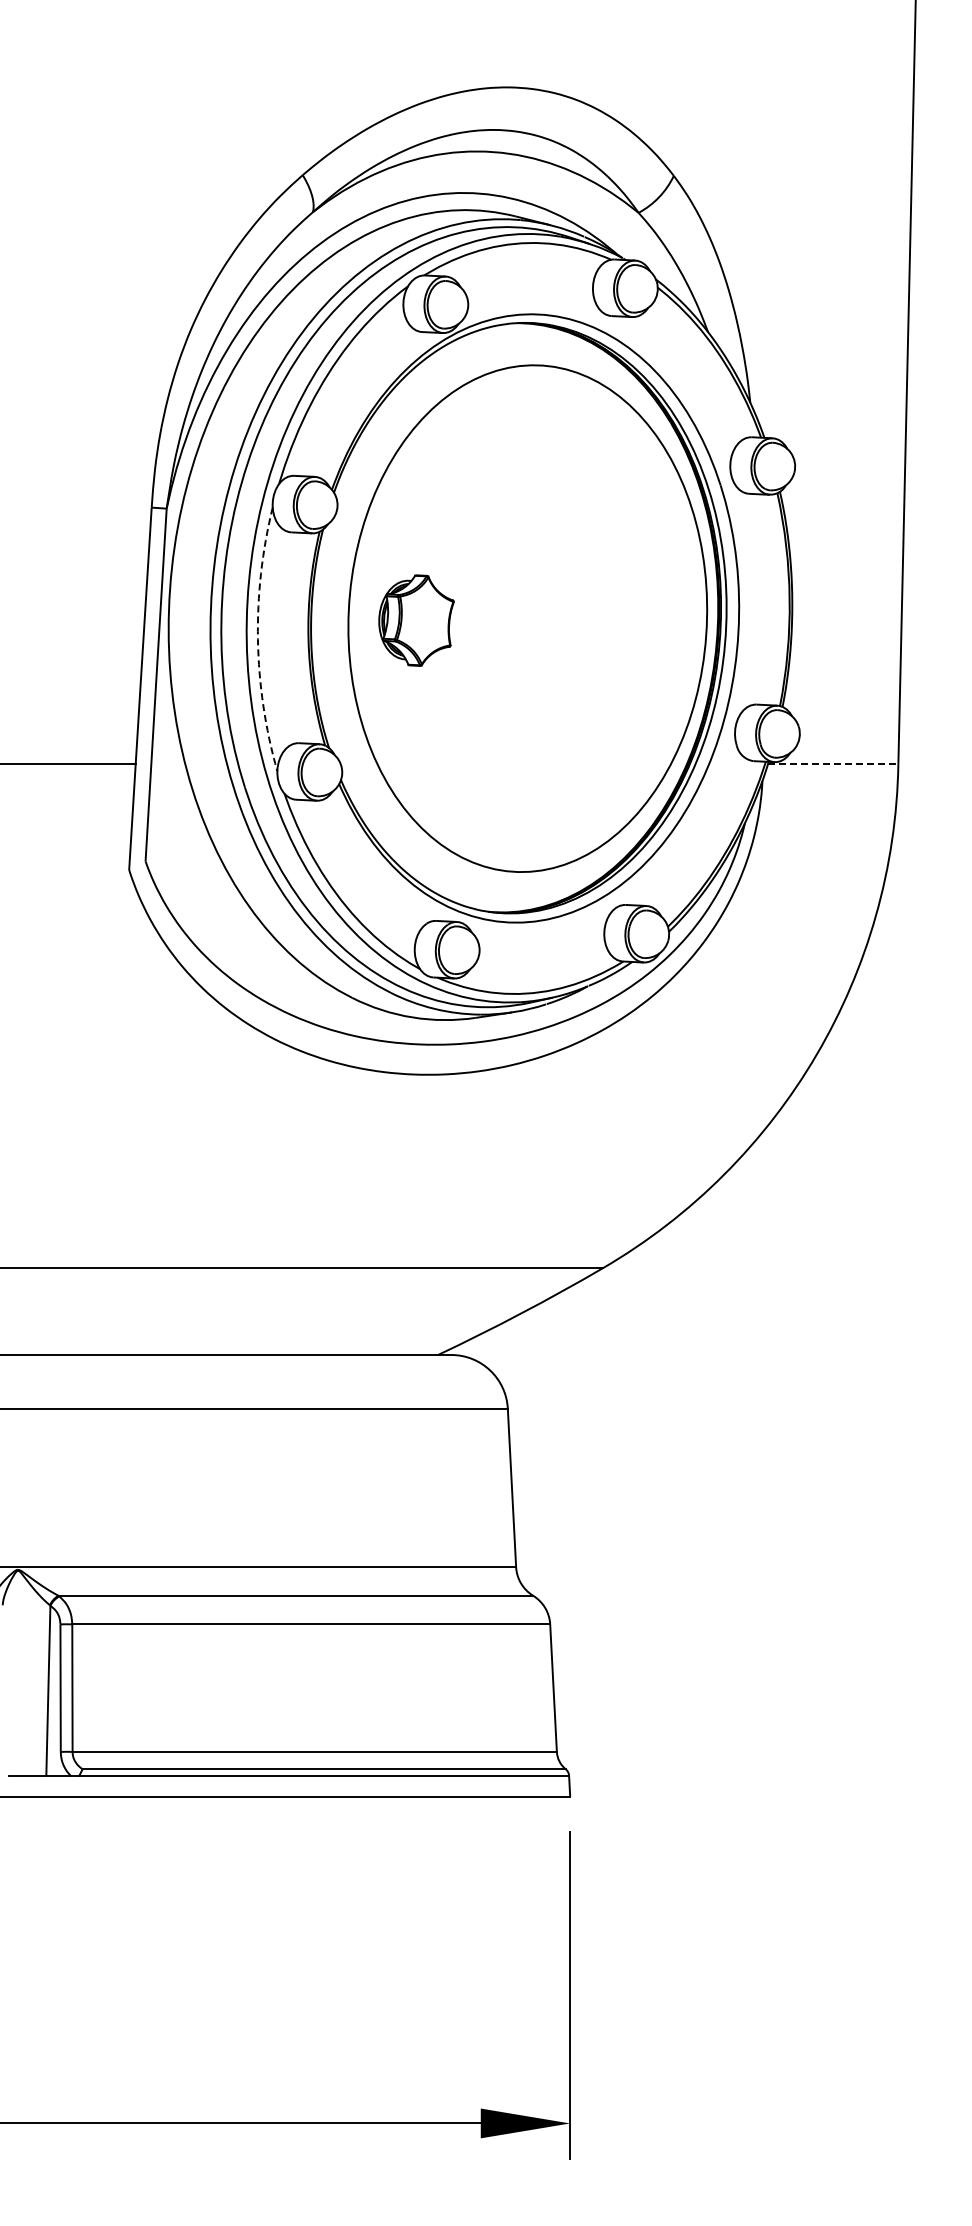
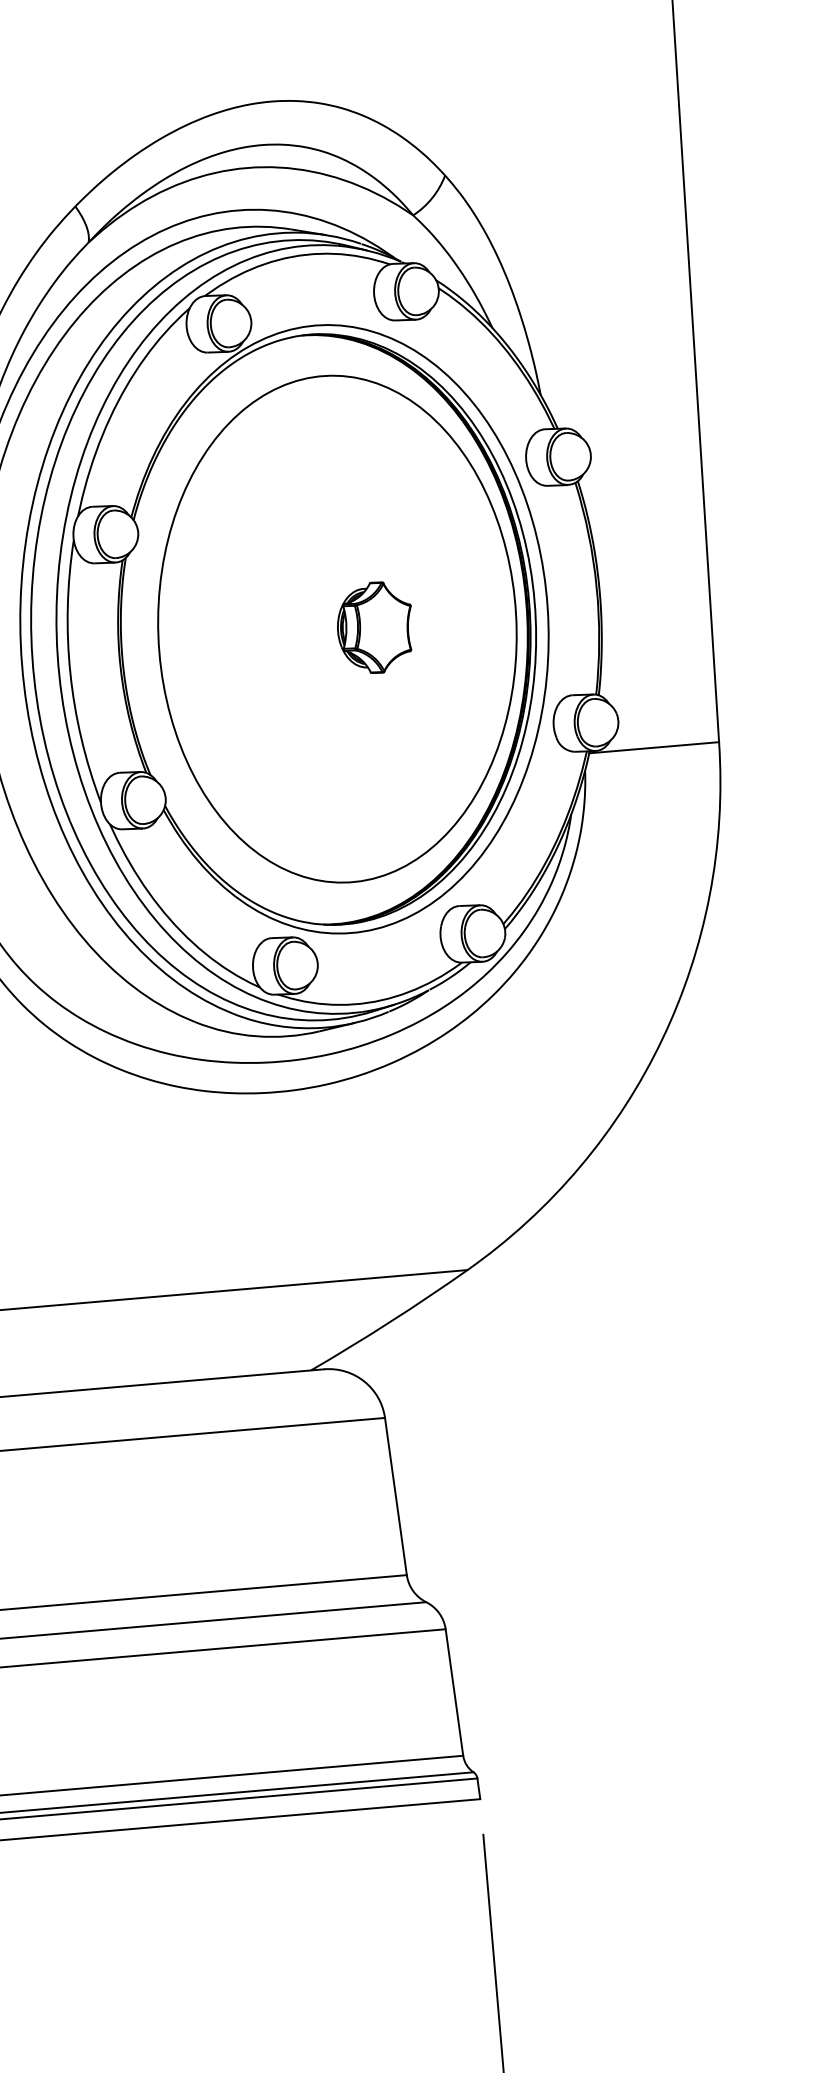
part: (416, 620) -> (375, 627), moved
arc: (257, 639) -> (69, 672), dashed -> solid
line: (833, 763) -> (654, 747), dashed -> solid

